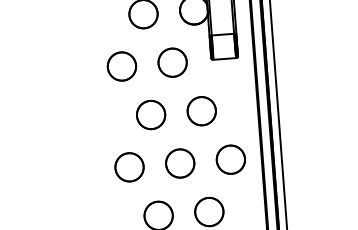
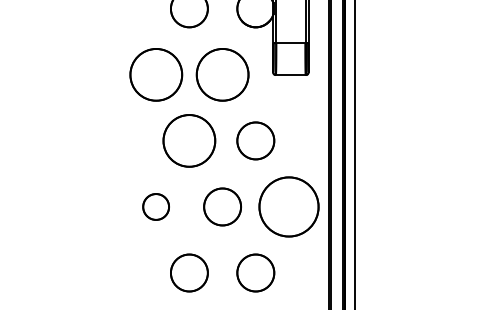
part: (172, 62) -> (222, 74), size x1.4
part: (121, 66) -> (155, 74), size x1.4
part: (151, 114) -> (189, 140), size x1.4
part: (230, 159) -> (288, 206), size x1.6
part: (128, 167) -> (155, 206), size x0.7

